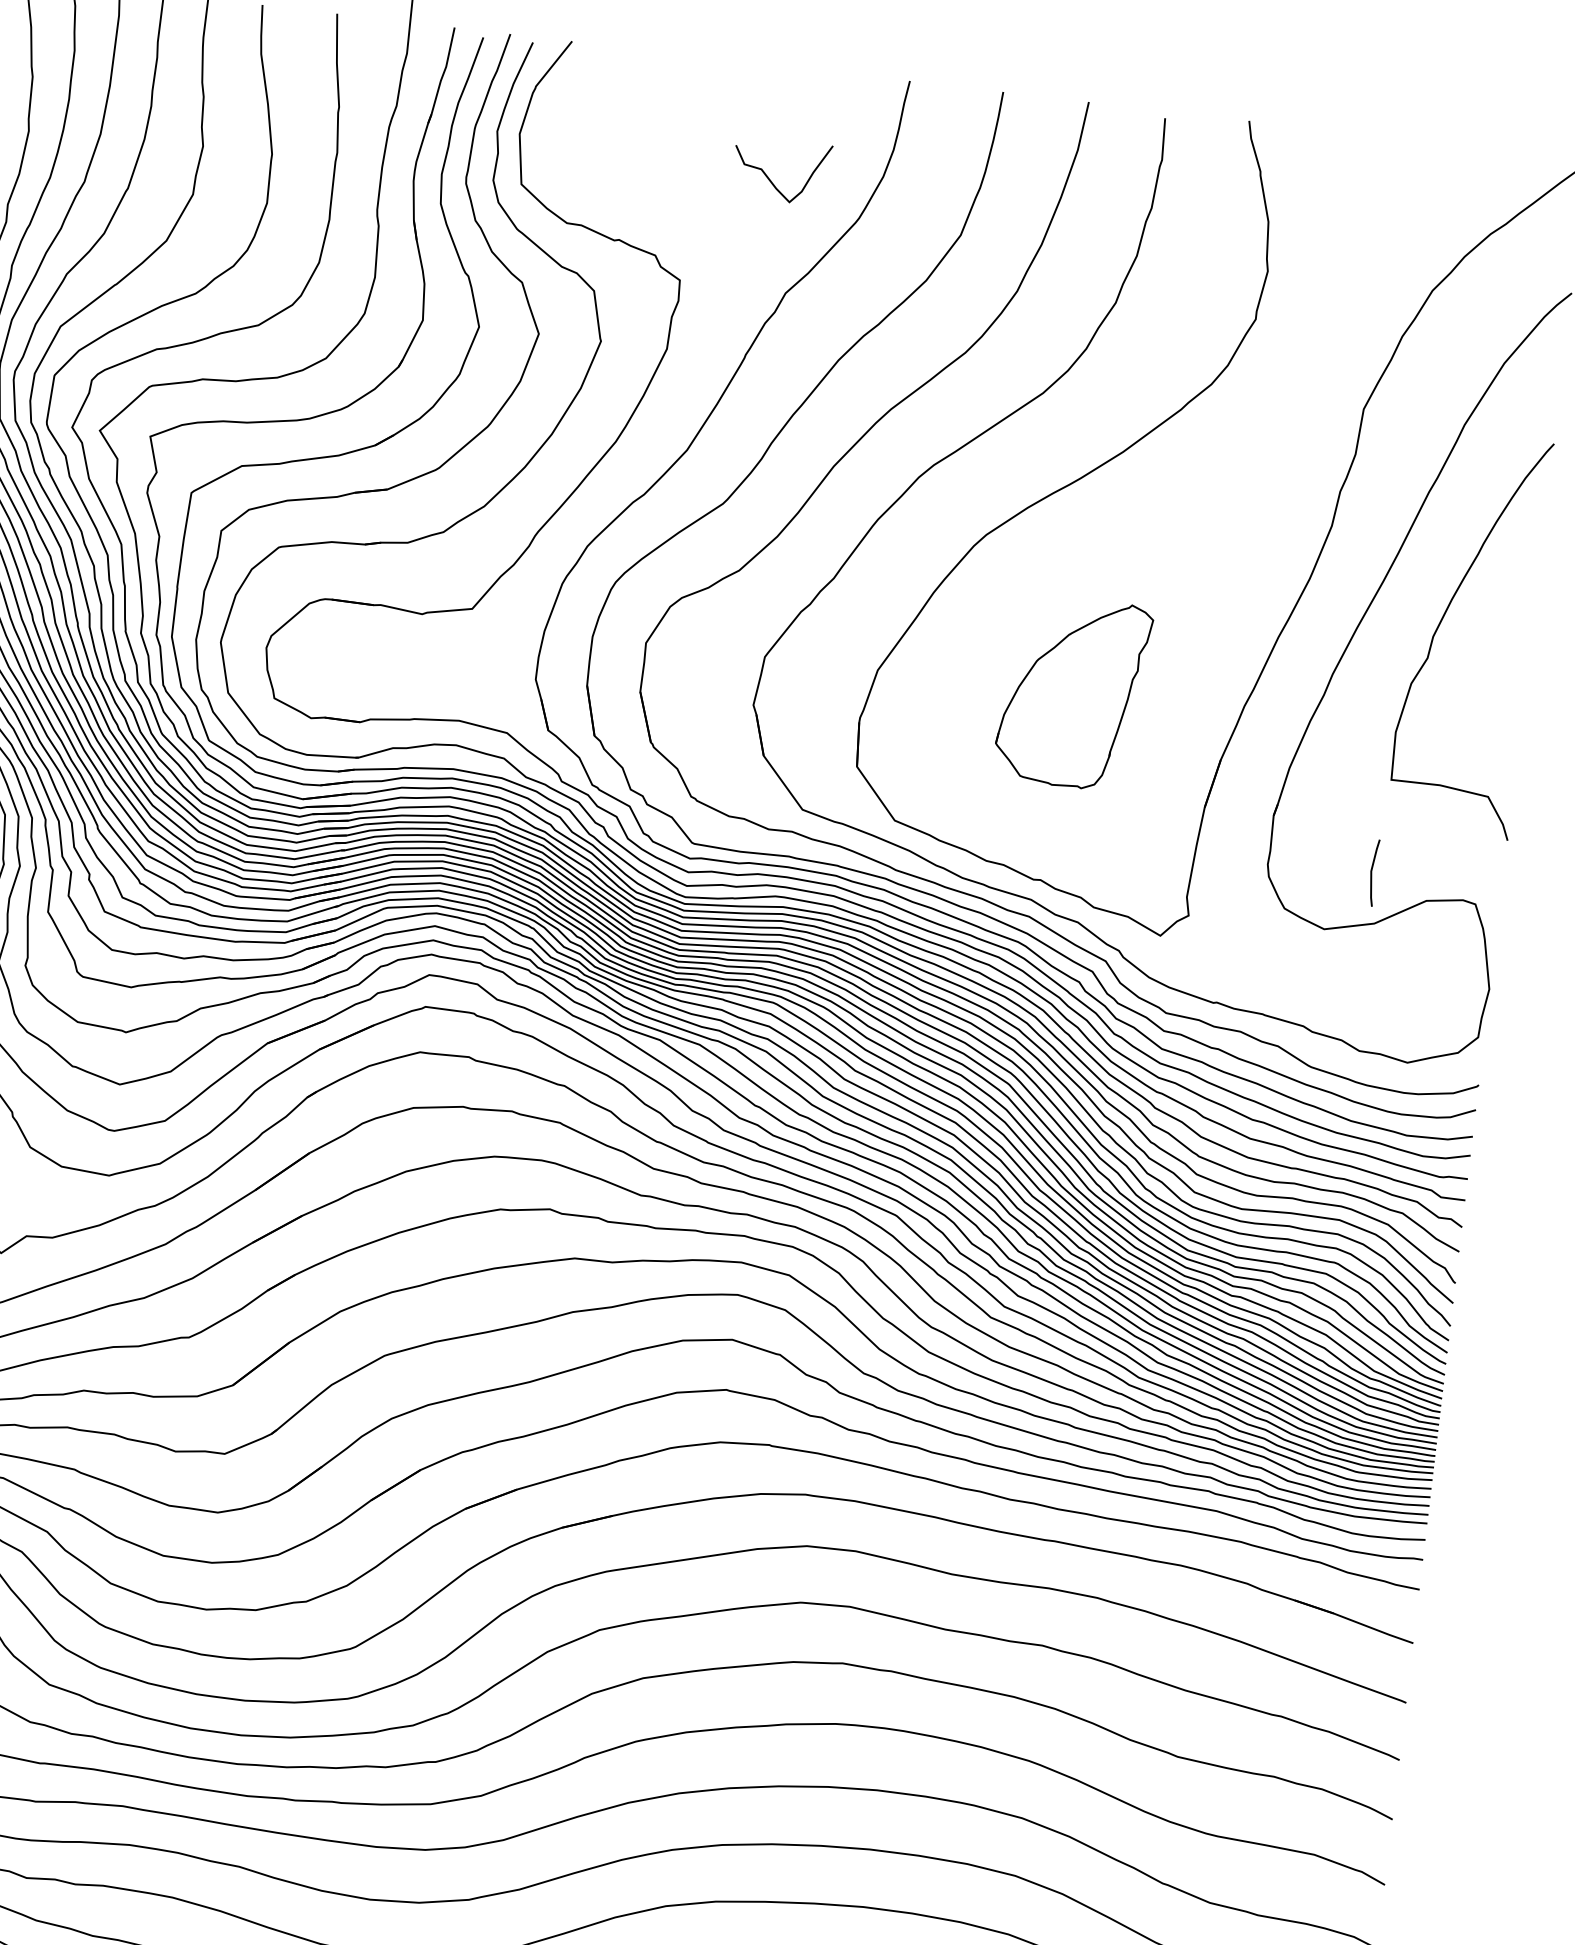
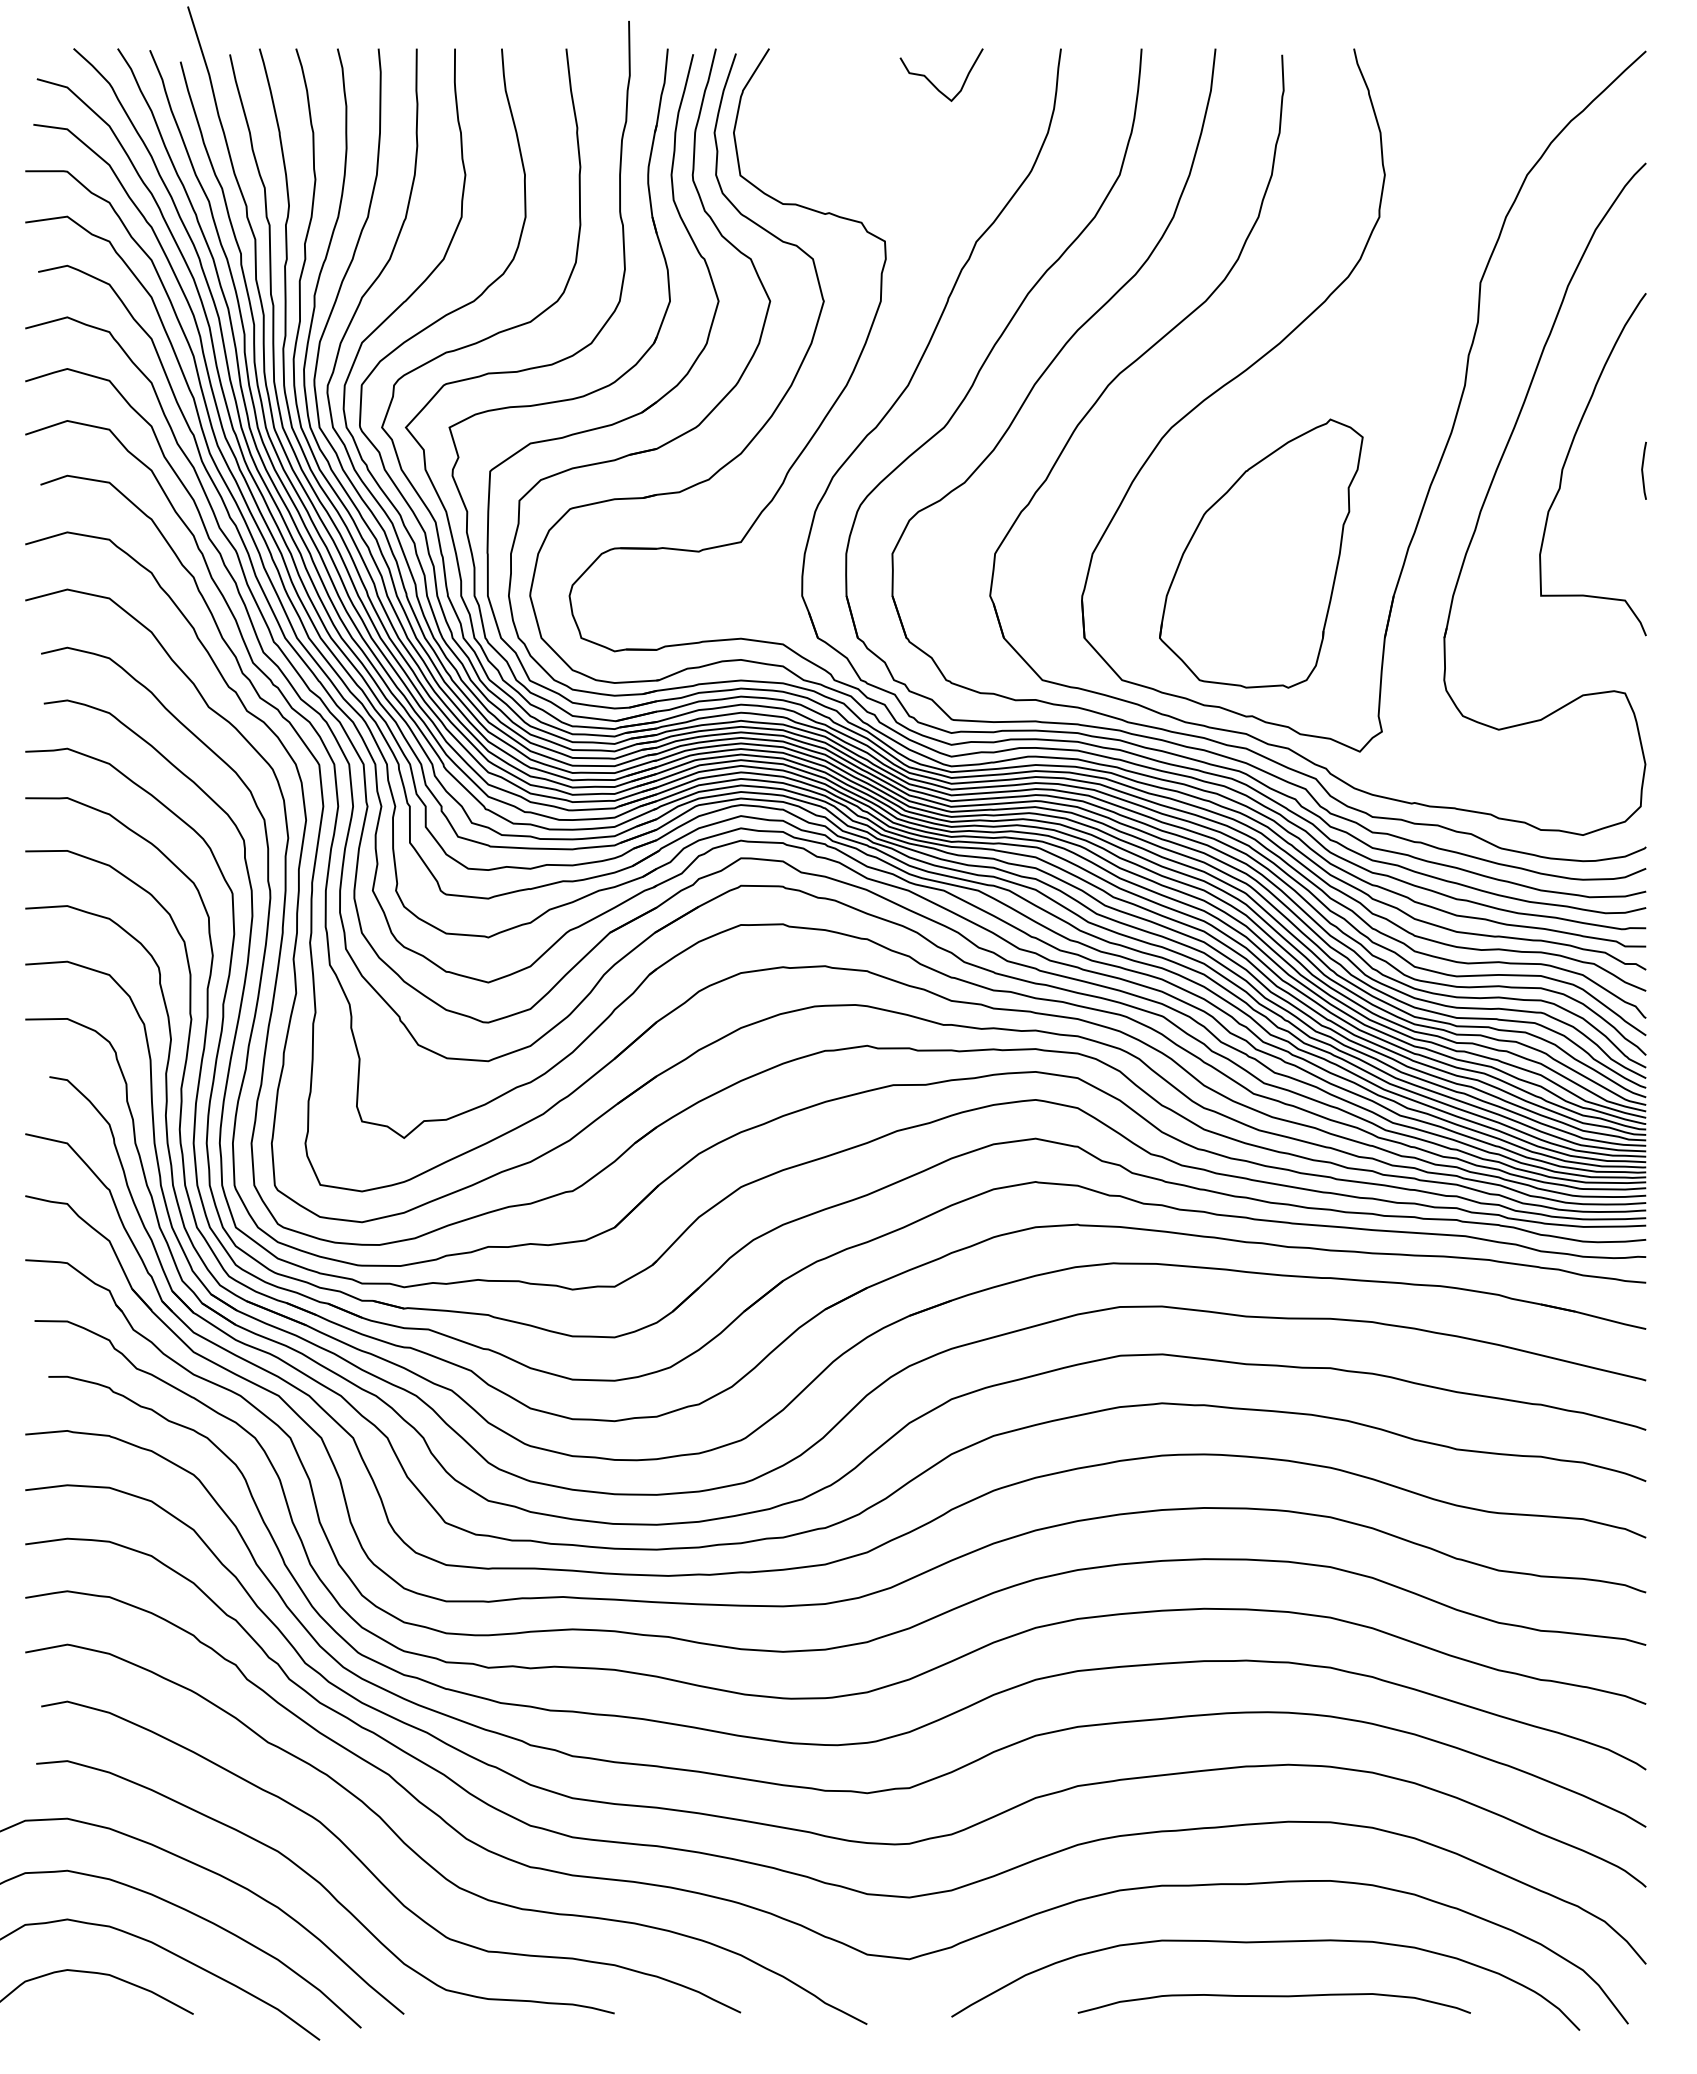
curve: (769, 178) -> (932, 82), moved
part: (1073, 692) -> (1261, 553), size x1.67
line: (1372, 872) -> (1643, 470), moved

